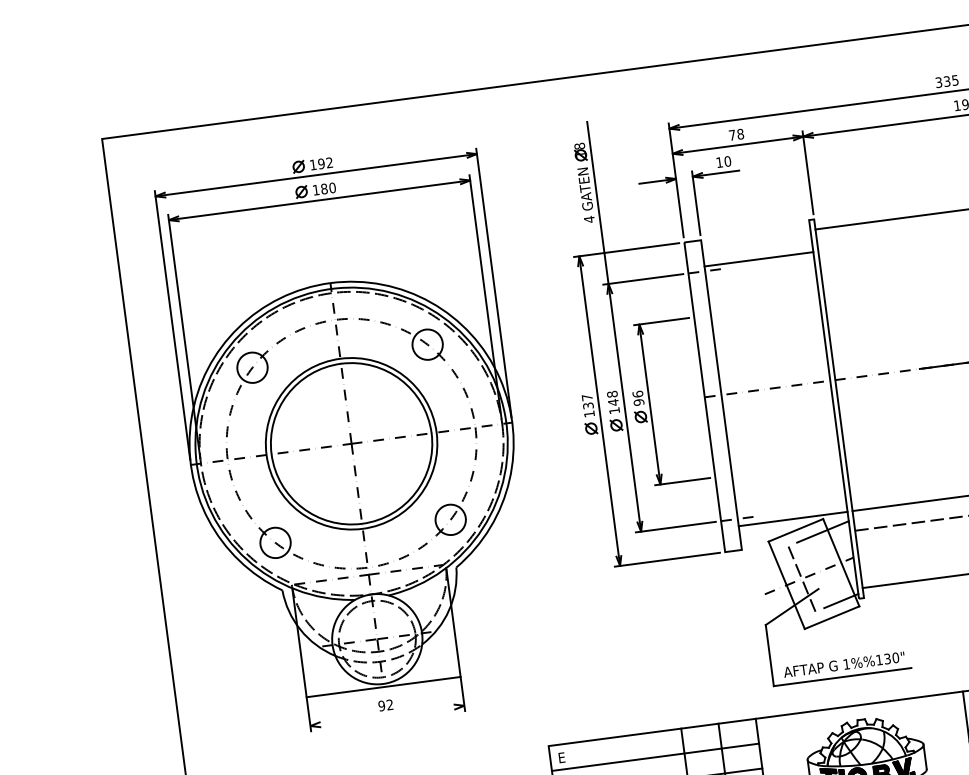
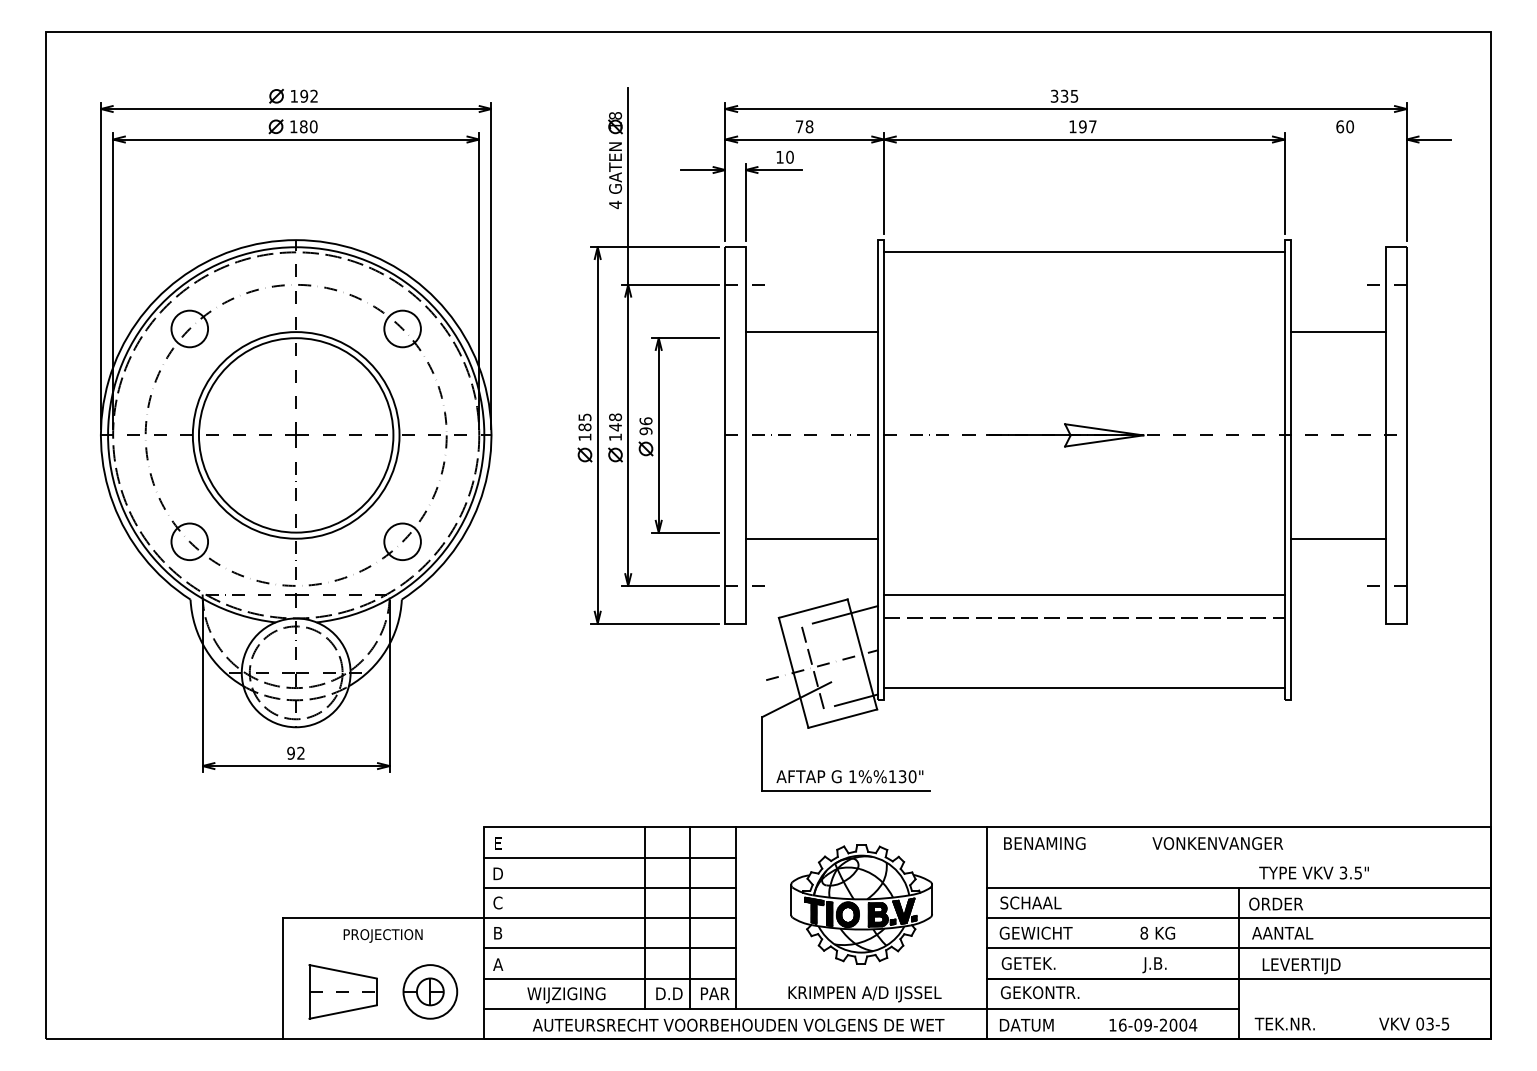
line: (758, 259) -> (811, 332), moved
text: (587, 401) -> (584, 422), 137 -> 185
line: (792, 518) -> (811, 538), moved
line: (383, 687) -> (295, 766), moved

